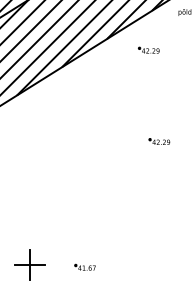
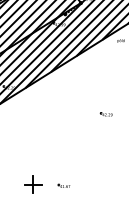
part: (147, 50) -> (99, 62), removed

